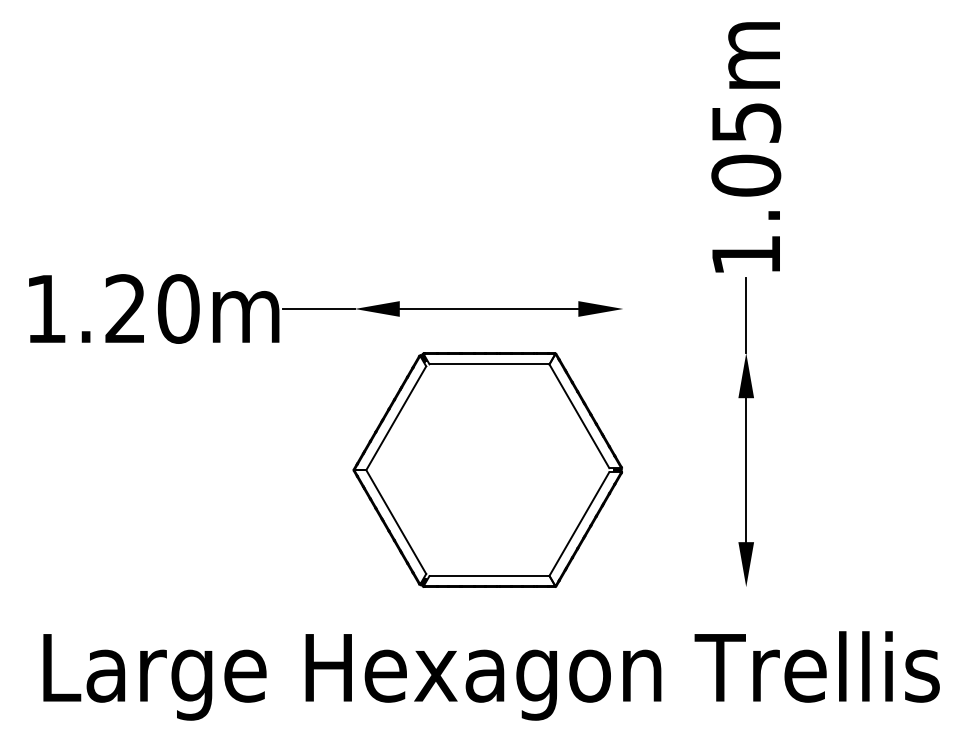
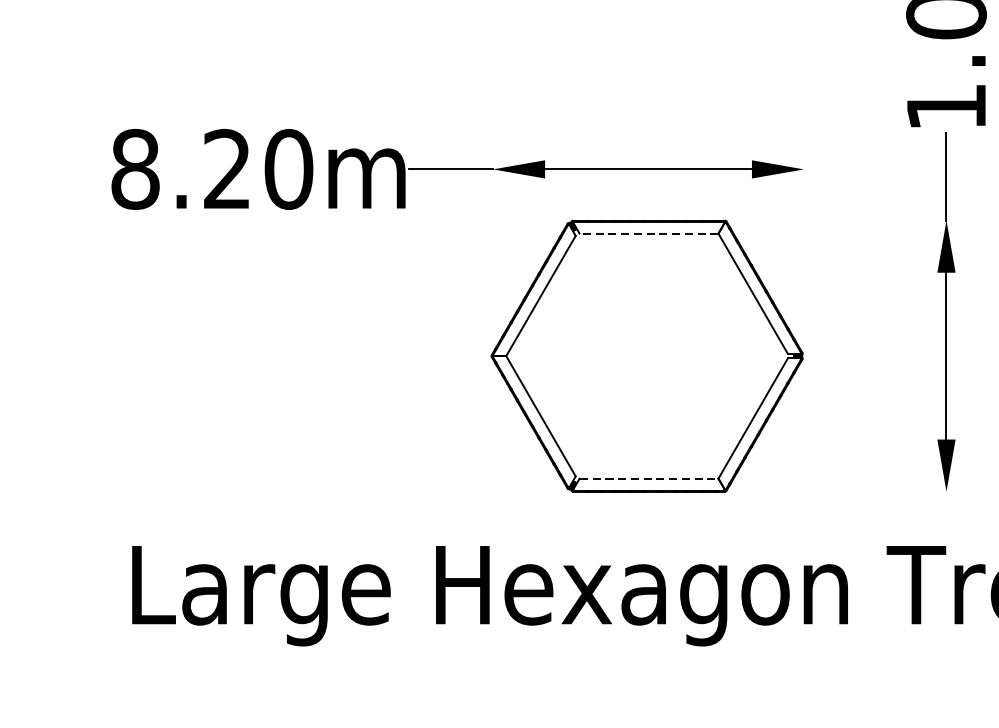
text: (46, 308) -> (135, 168), 1.20m -> 8.20m
line: (489, 364) -> (649, 233), solid -> dashed
line: (489, 575) -> (649, 478), solid -> dashed

